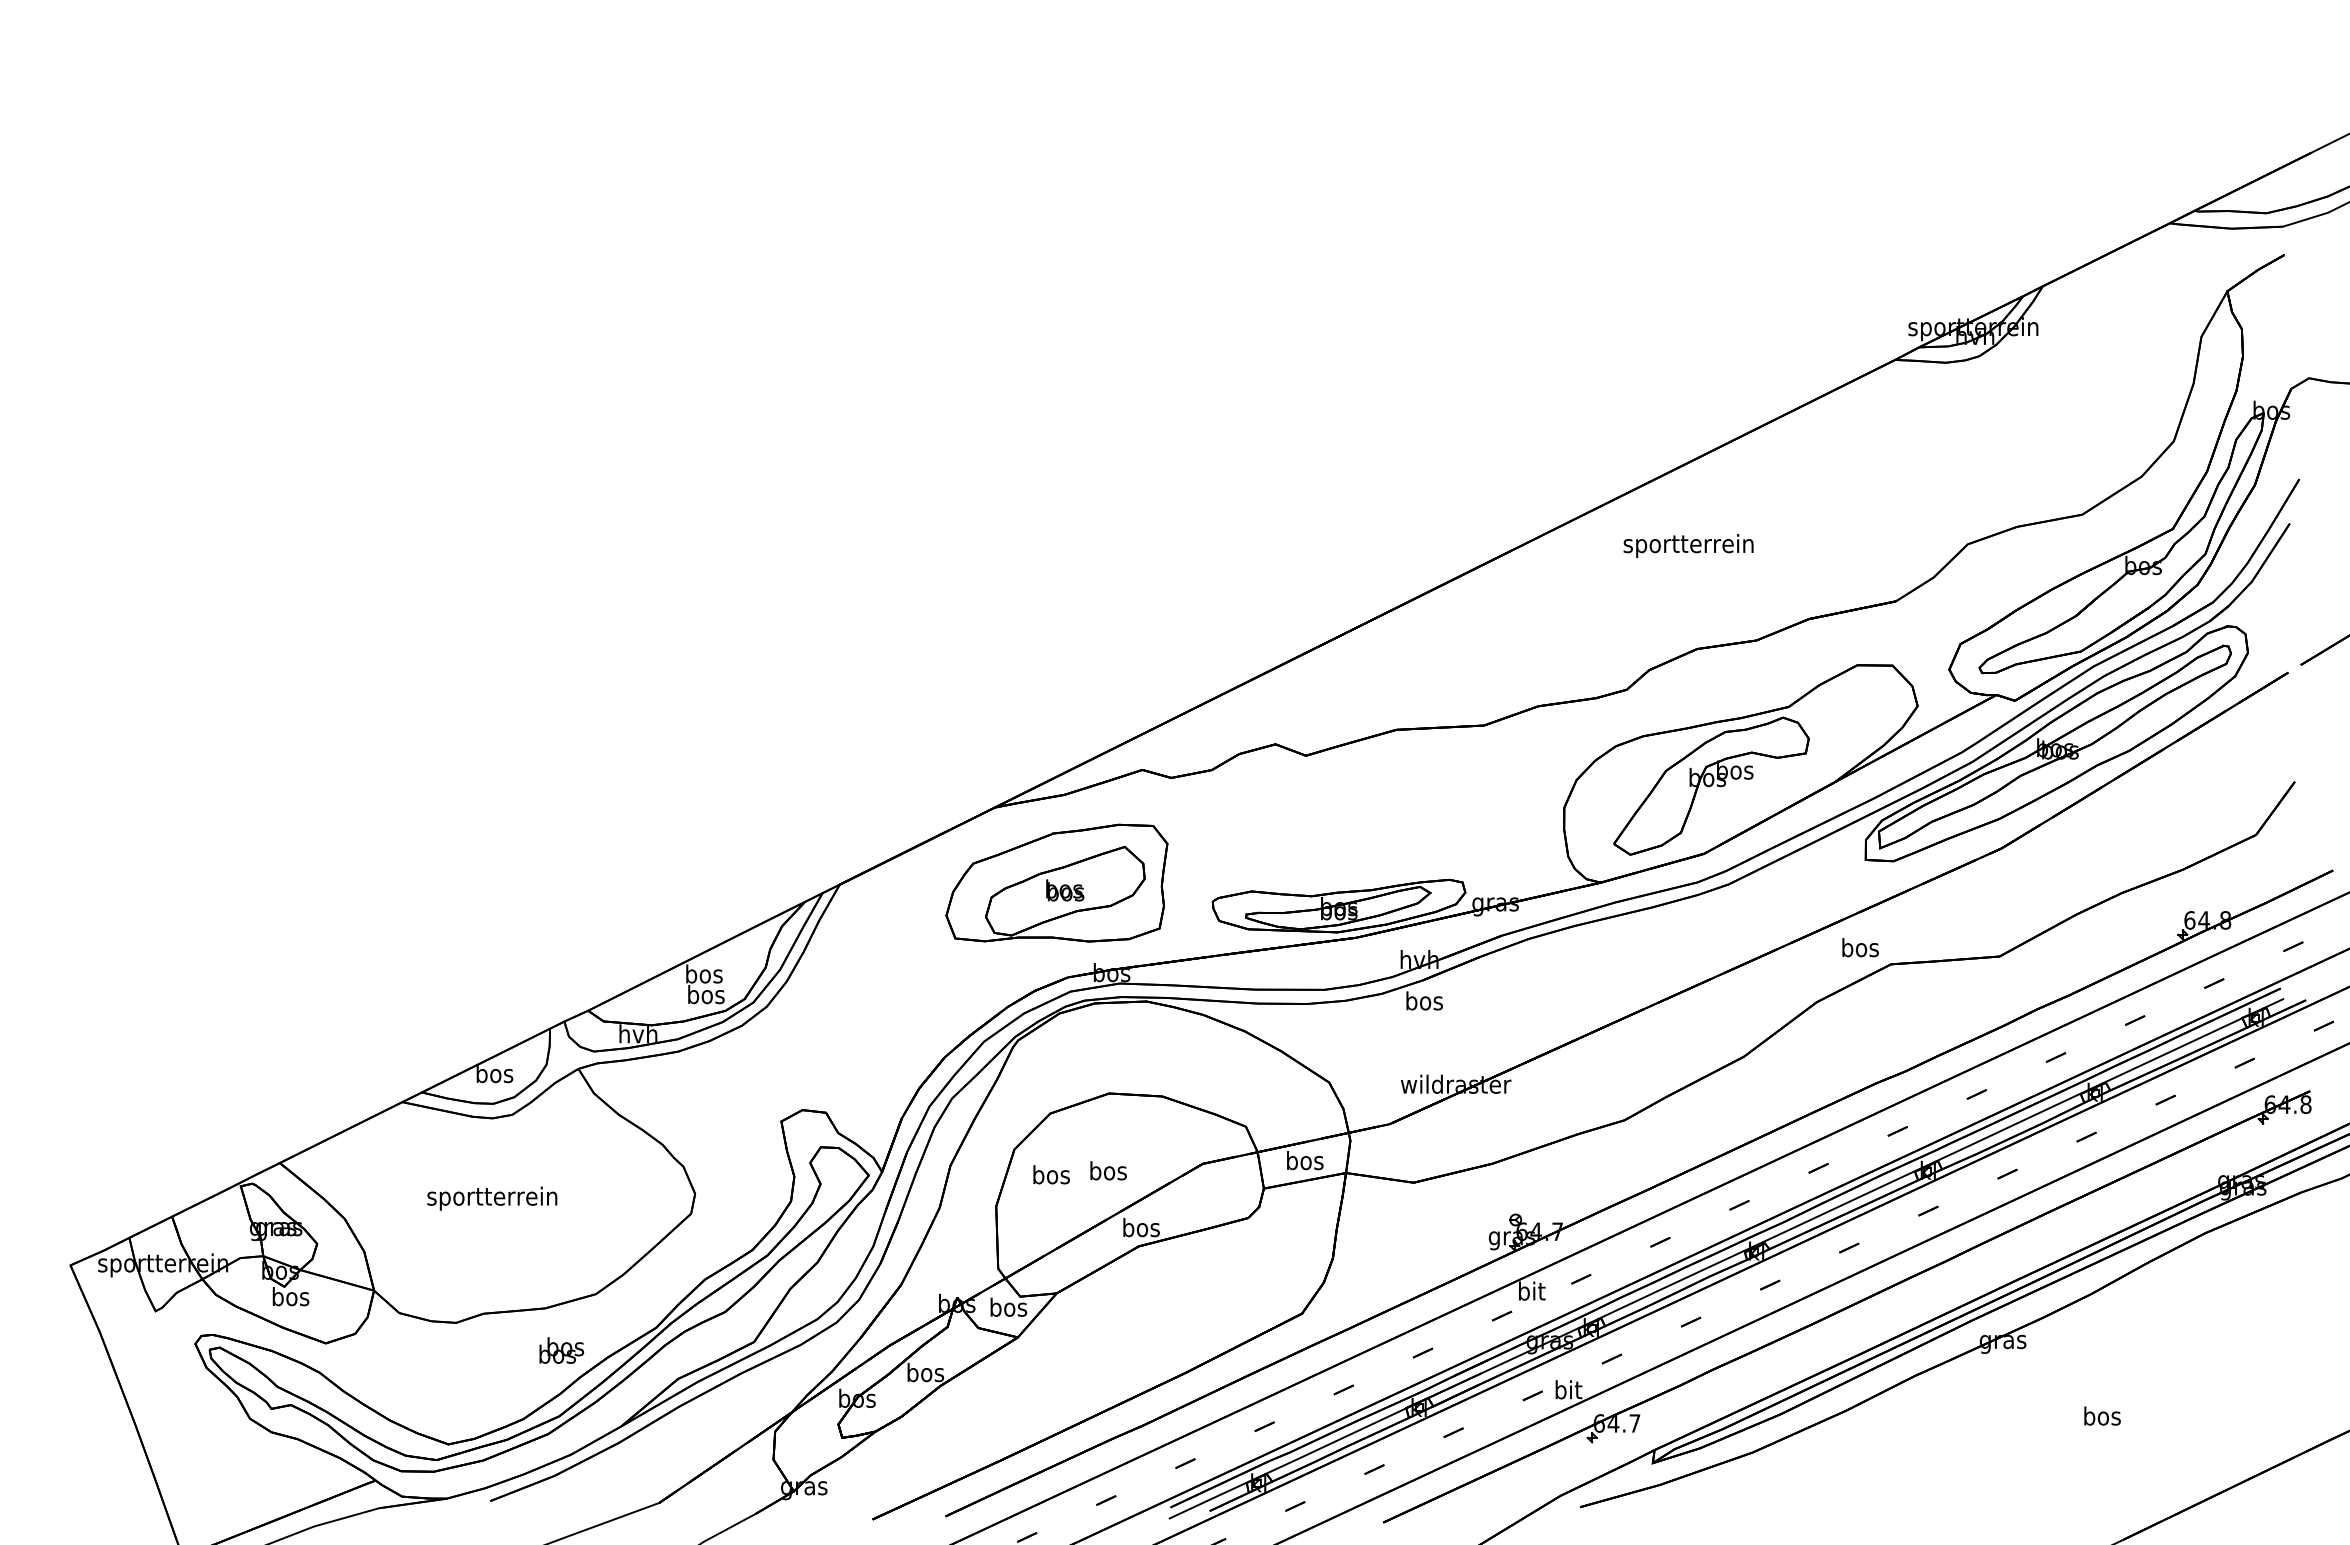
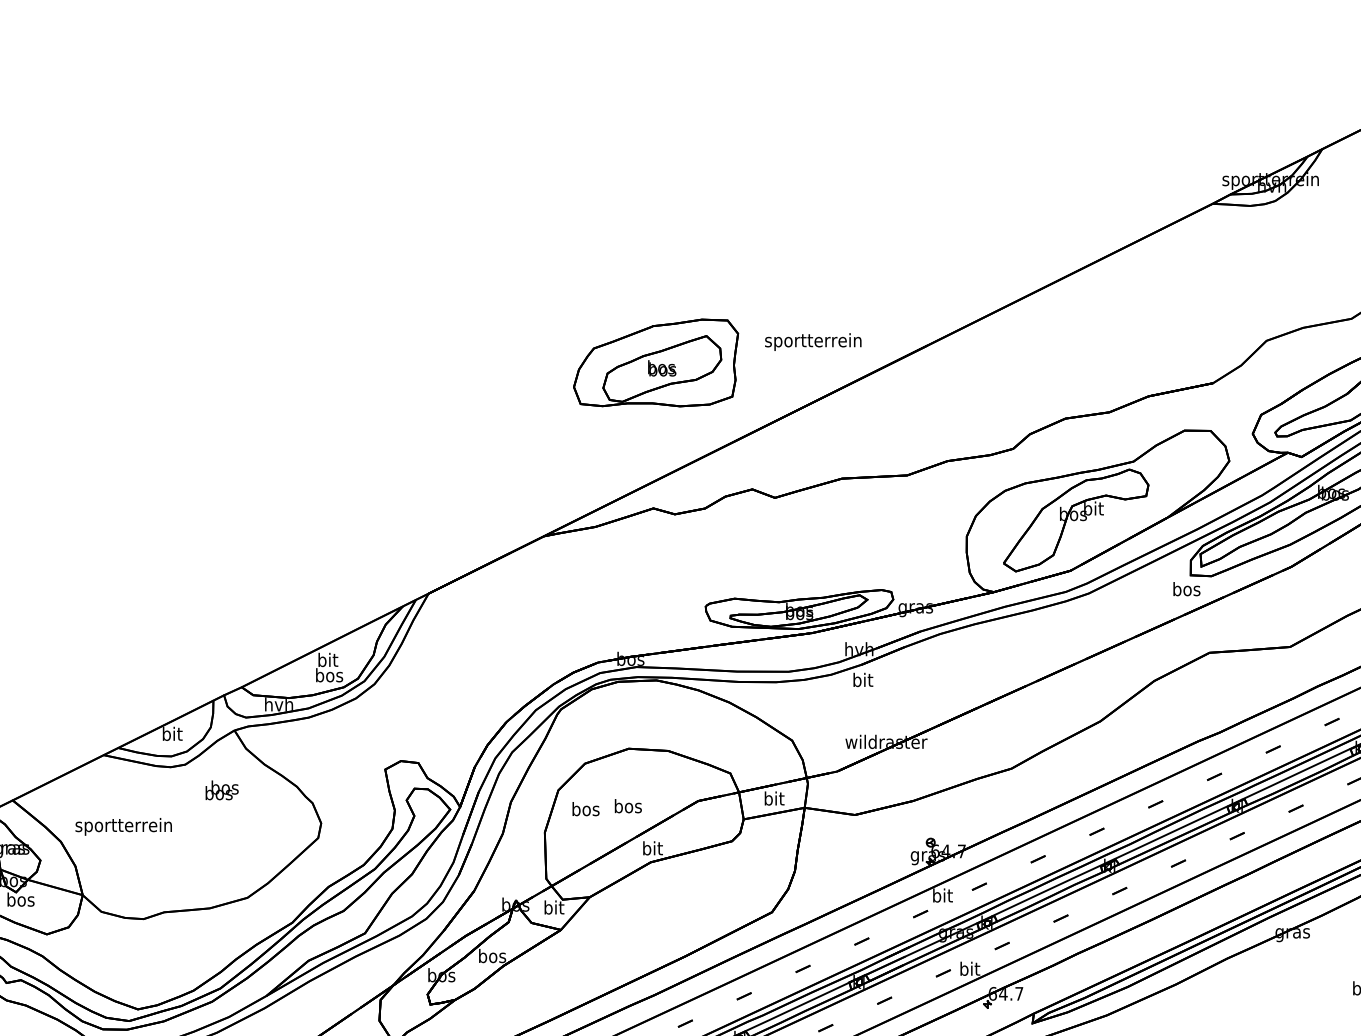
text: (1688, 546) -> (813, 342), moved
text: (1735, 769) -> (1093, 508), bos -> bit
part: (1056, 882) -> (655, 362), moved
text: (1860, 947) -> (1186, 589), moved
text: (704, 973) -> (328, 659), bos -> bit
text: (1424, 1000) -> (862, 679), bos -> bit
text: (494, 1073) -> (172, 733), bos -> bit
text: (1305, 1160) -> (774, 798), bos -> bit
text: (492, 1198) -> (123, 826), moved
text: (1141, 1227) -> (652, 848), bos -> bit
text: (1008, 1306) -> (553, 906), bos -> bit
text: (561, 1350) -> (221, 790), moved

